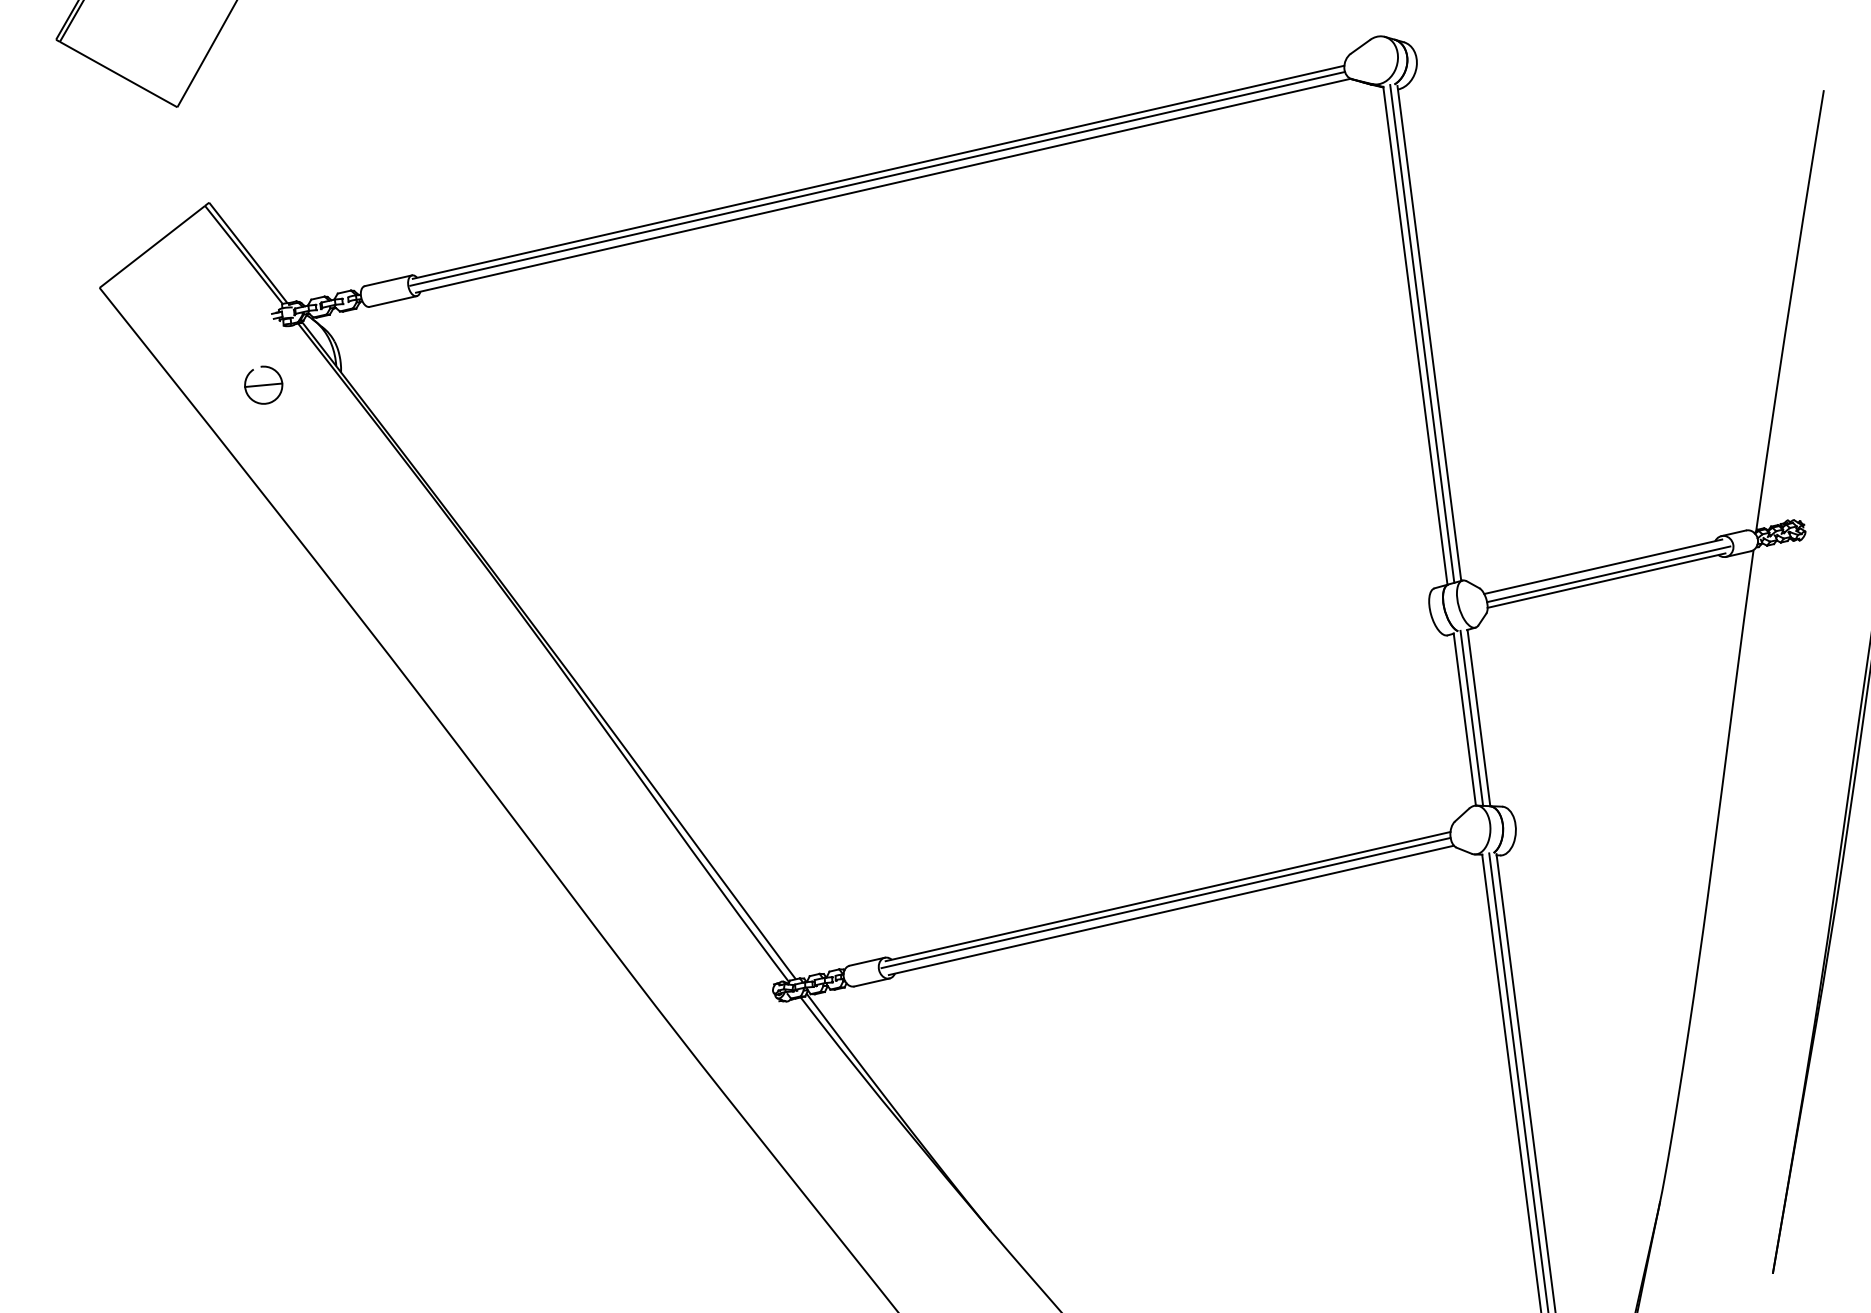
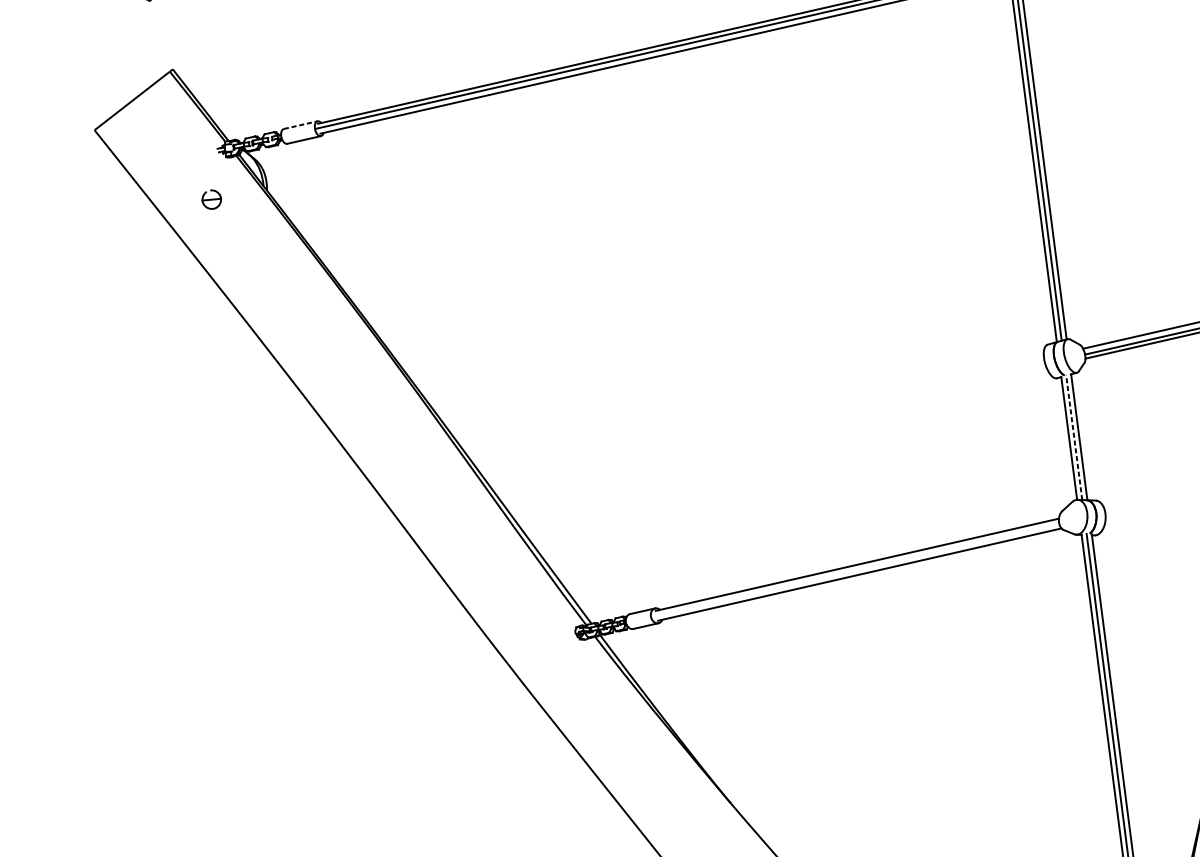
line: (388, 280) -> (300, 124), solid -> dashed
part: (263, 384) -> (211, 199), size x0.7
line: (1471, 717) -> (1073, 436), solid -> dashed
line: (1165, 902) -> (855, 568), removed

